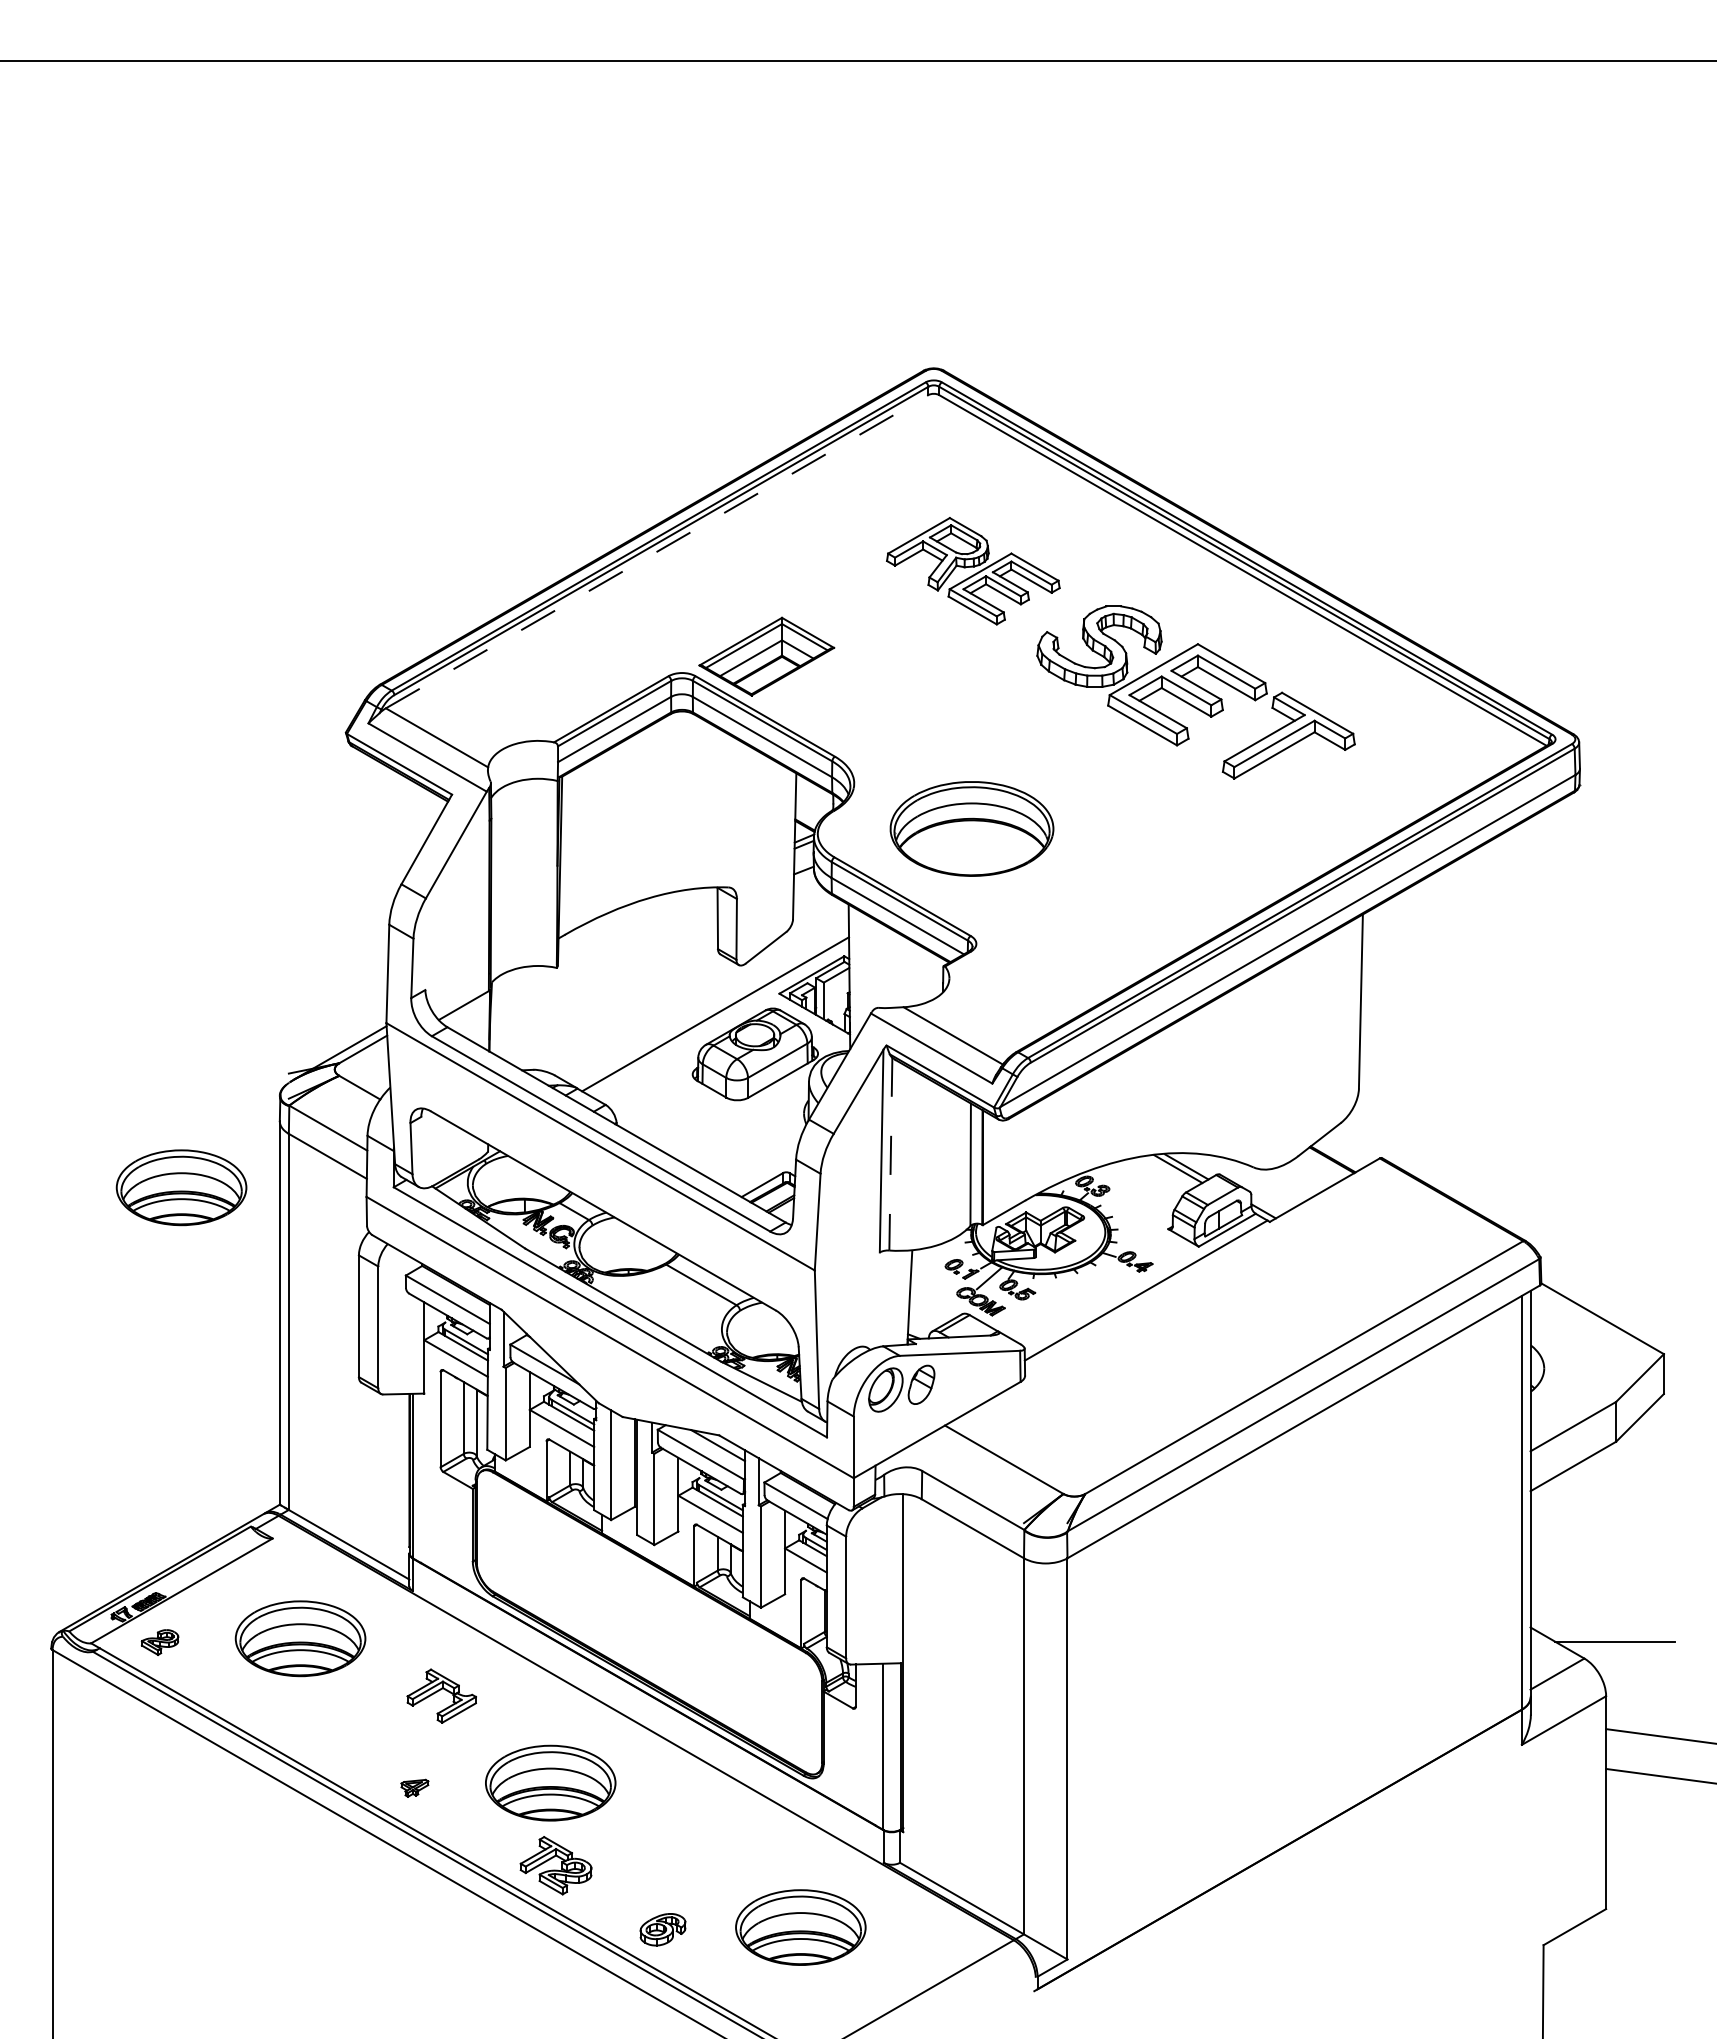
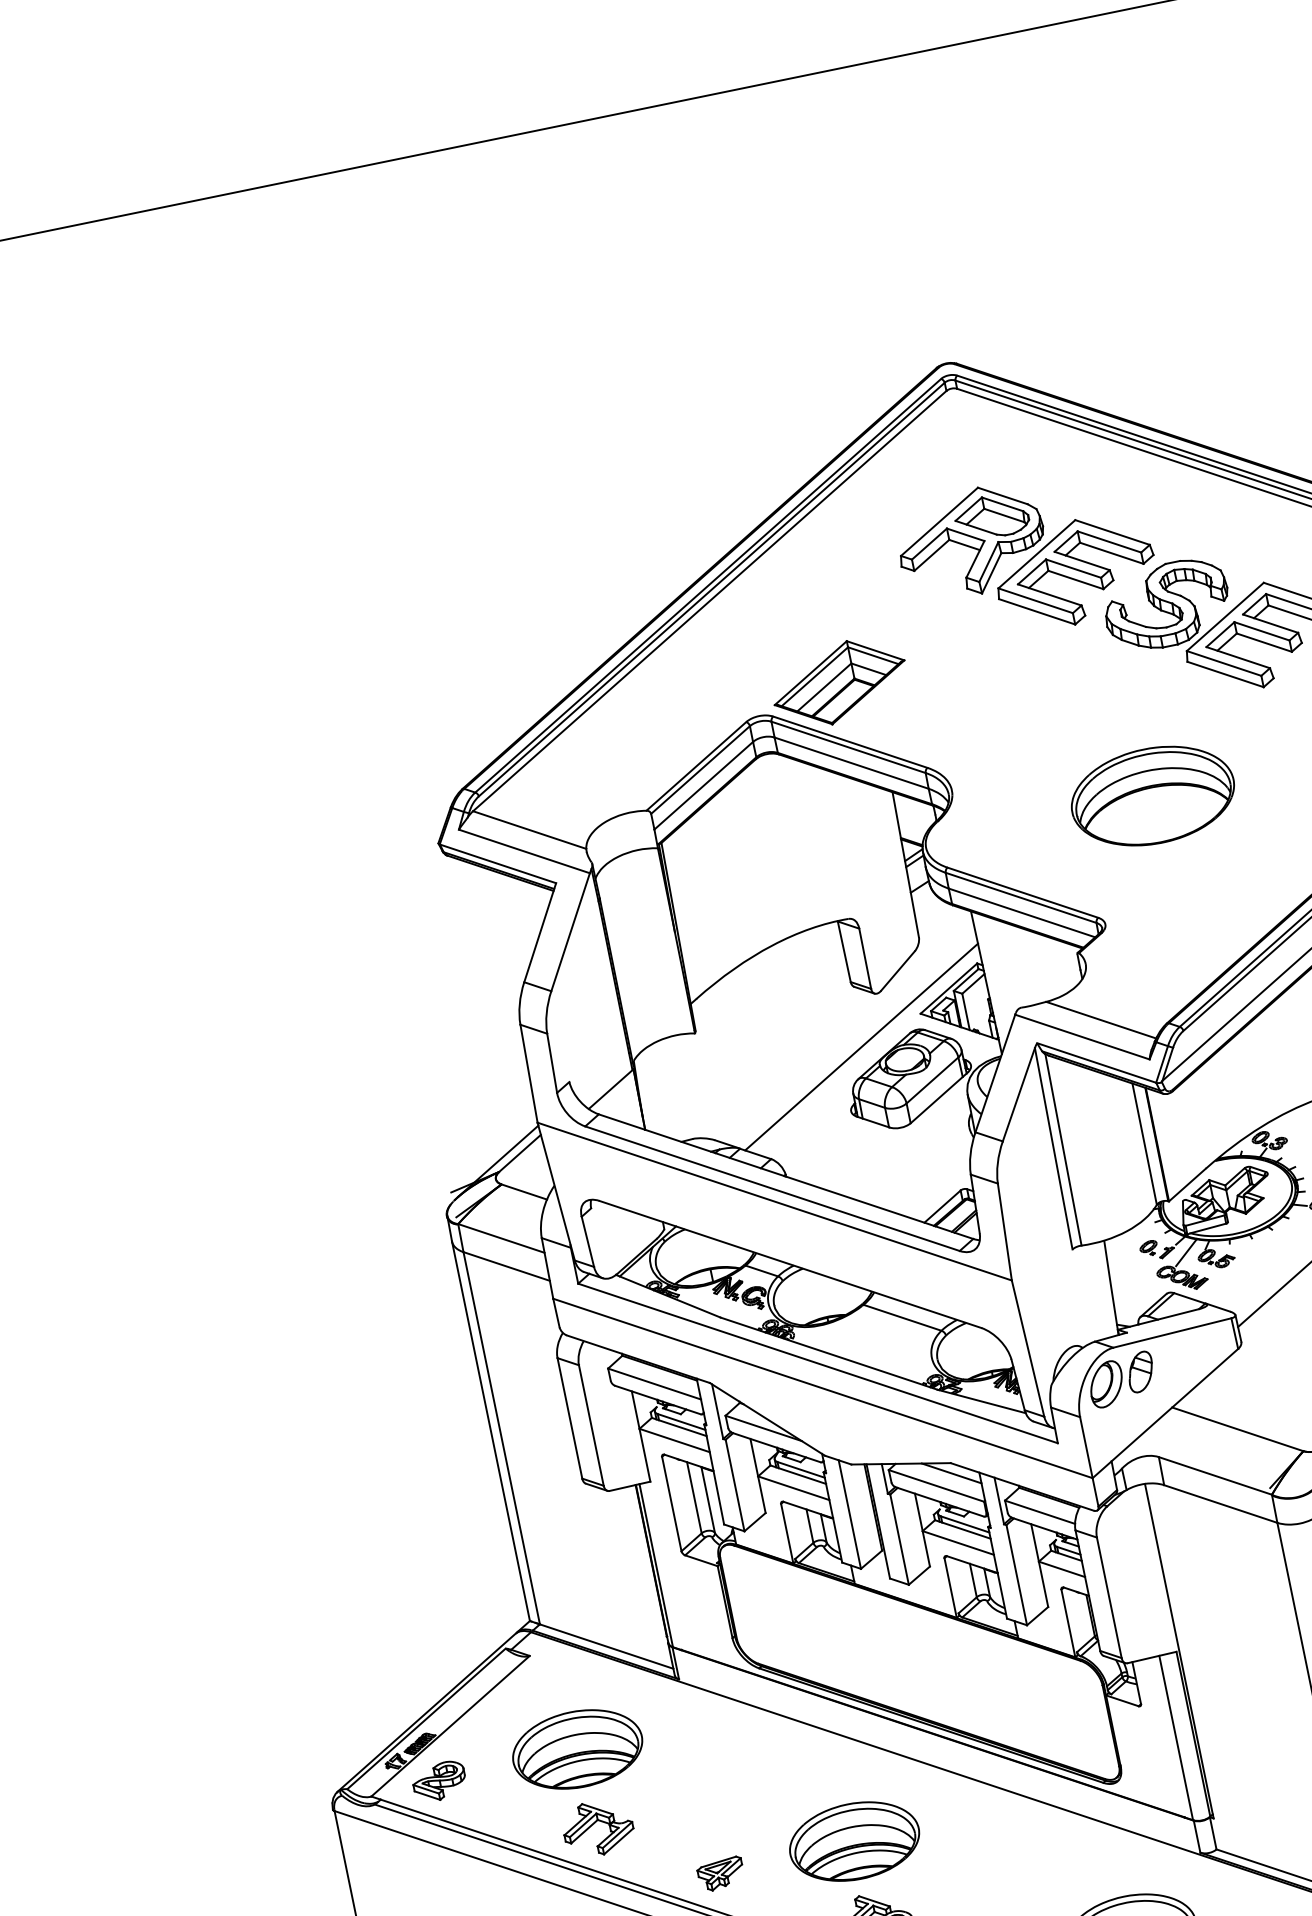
line: (657, 551) -> (710, 600), dashed -> solid
part: (973, 571) -> (1026, 556), size x1.43
part: (971, 828) -> (1152, 795), moved
line: (890, 1154) -> (1063, 1150), dashed -> solid
part: (181, 1187) -> (368, 1327), removed
part: (159, 1642) -> (438, 1781), size x1.43
part: (441, 1695) -> (597, 1827), moved
part: (414, 1788) -> (720, 1874), size x1.67

